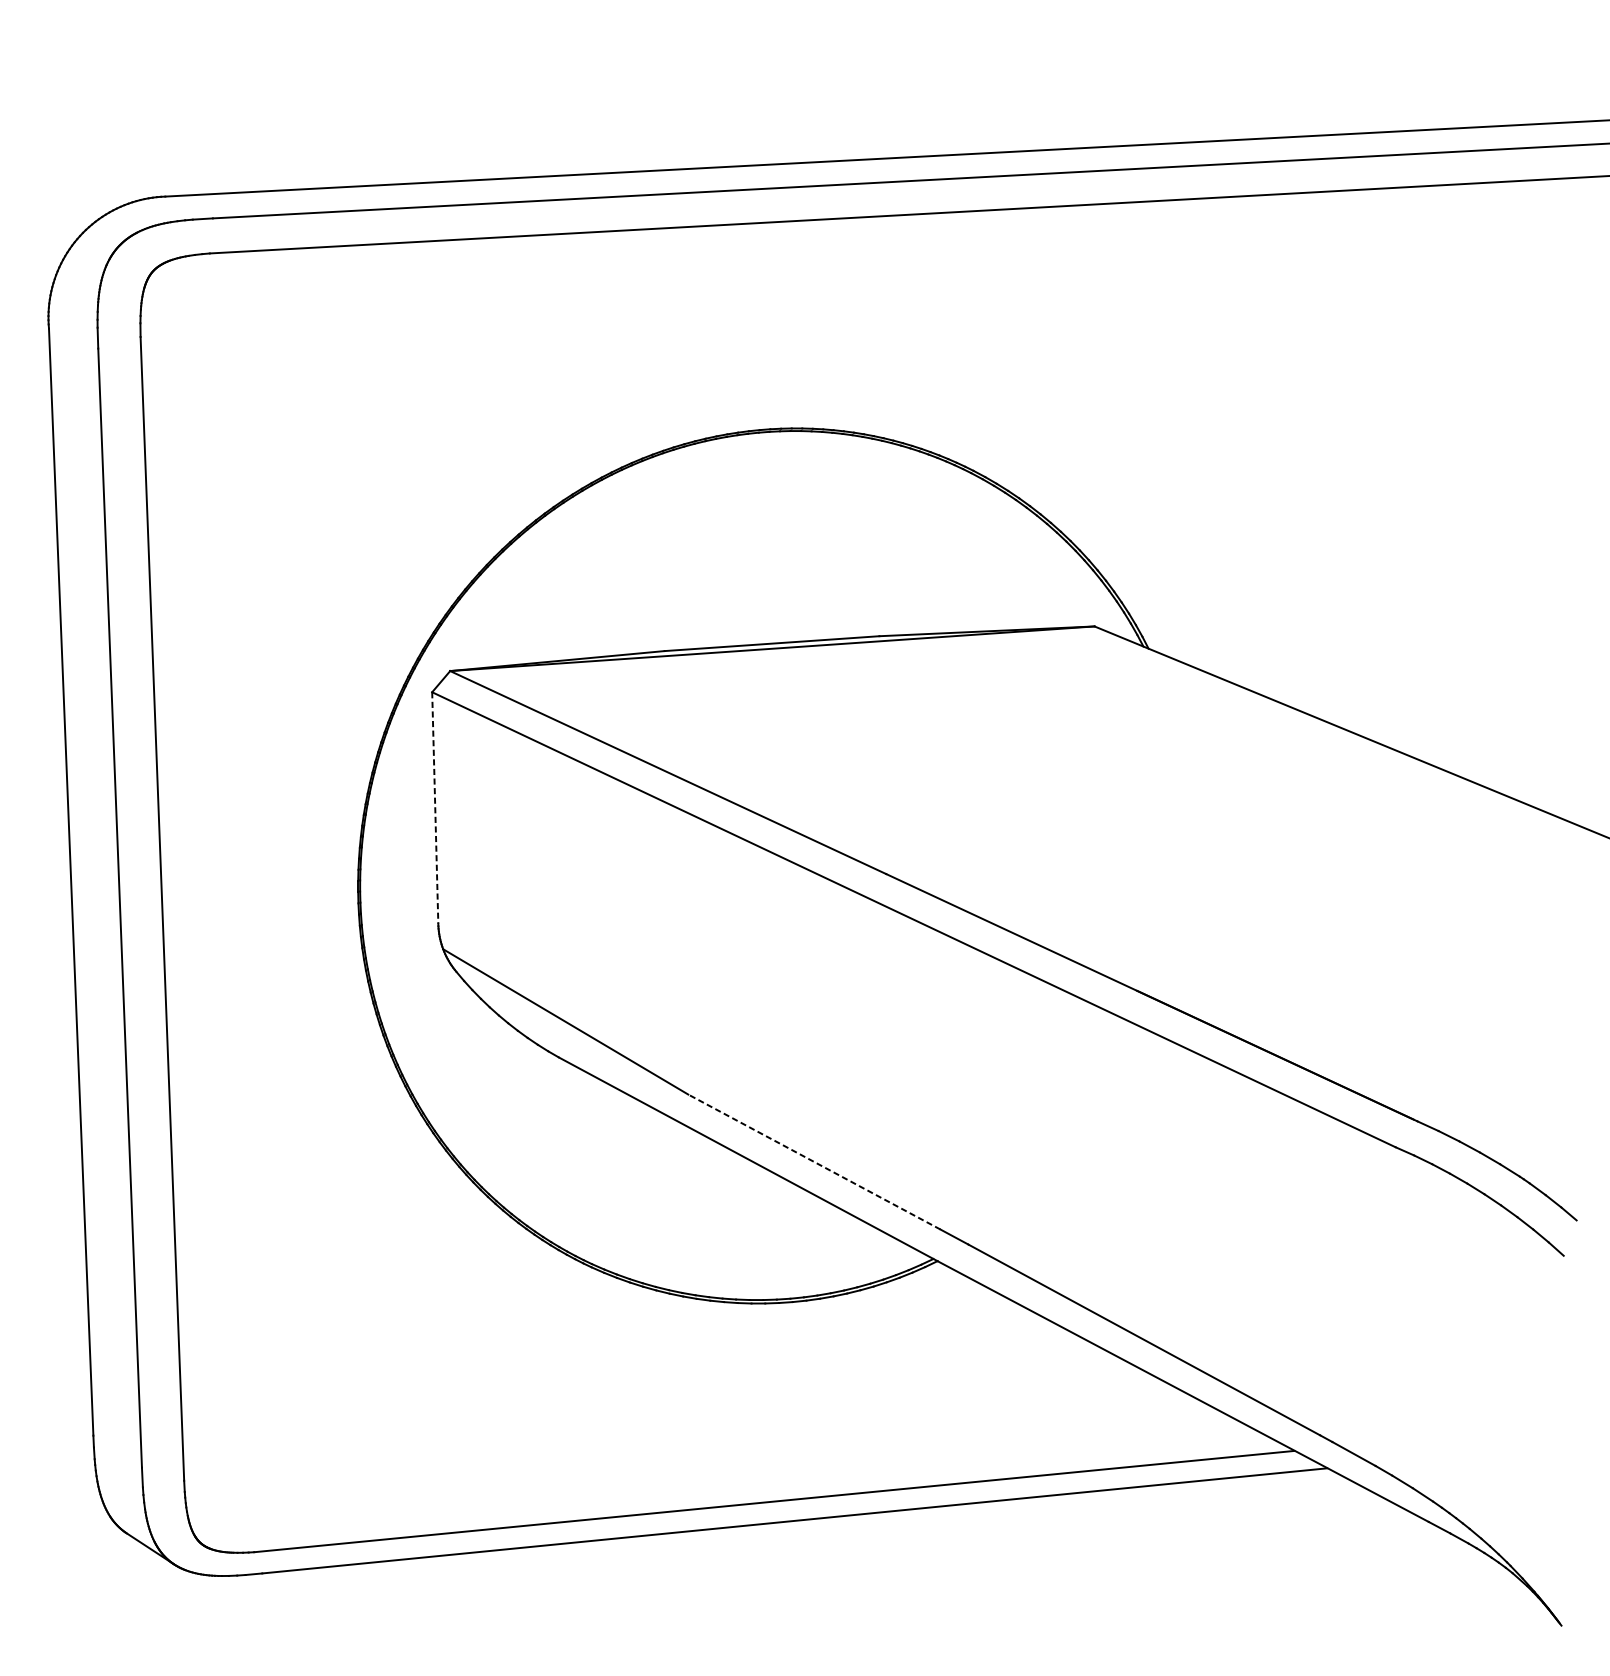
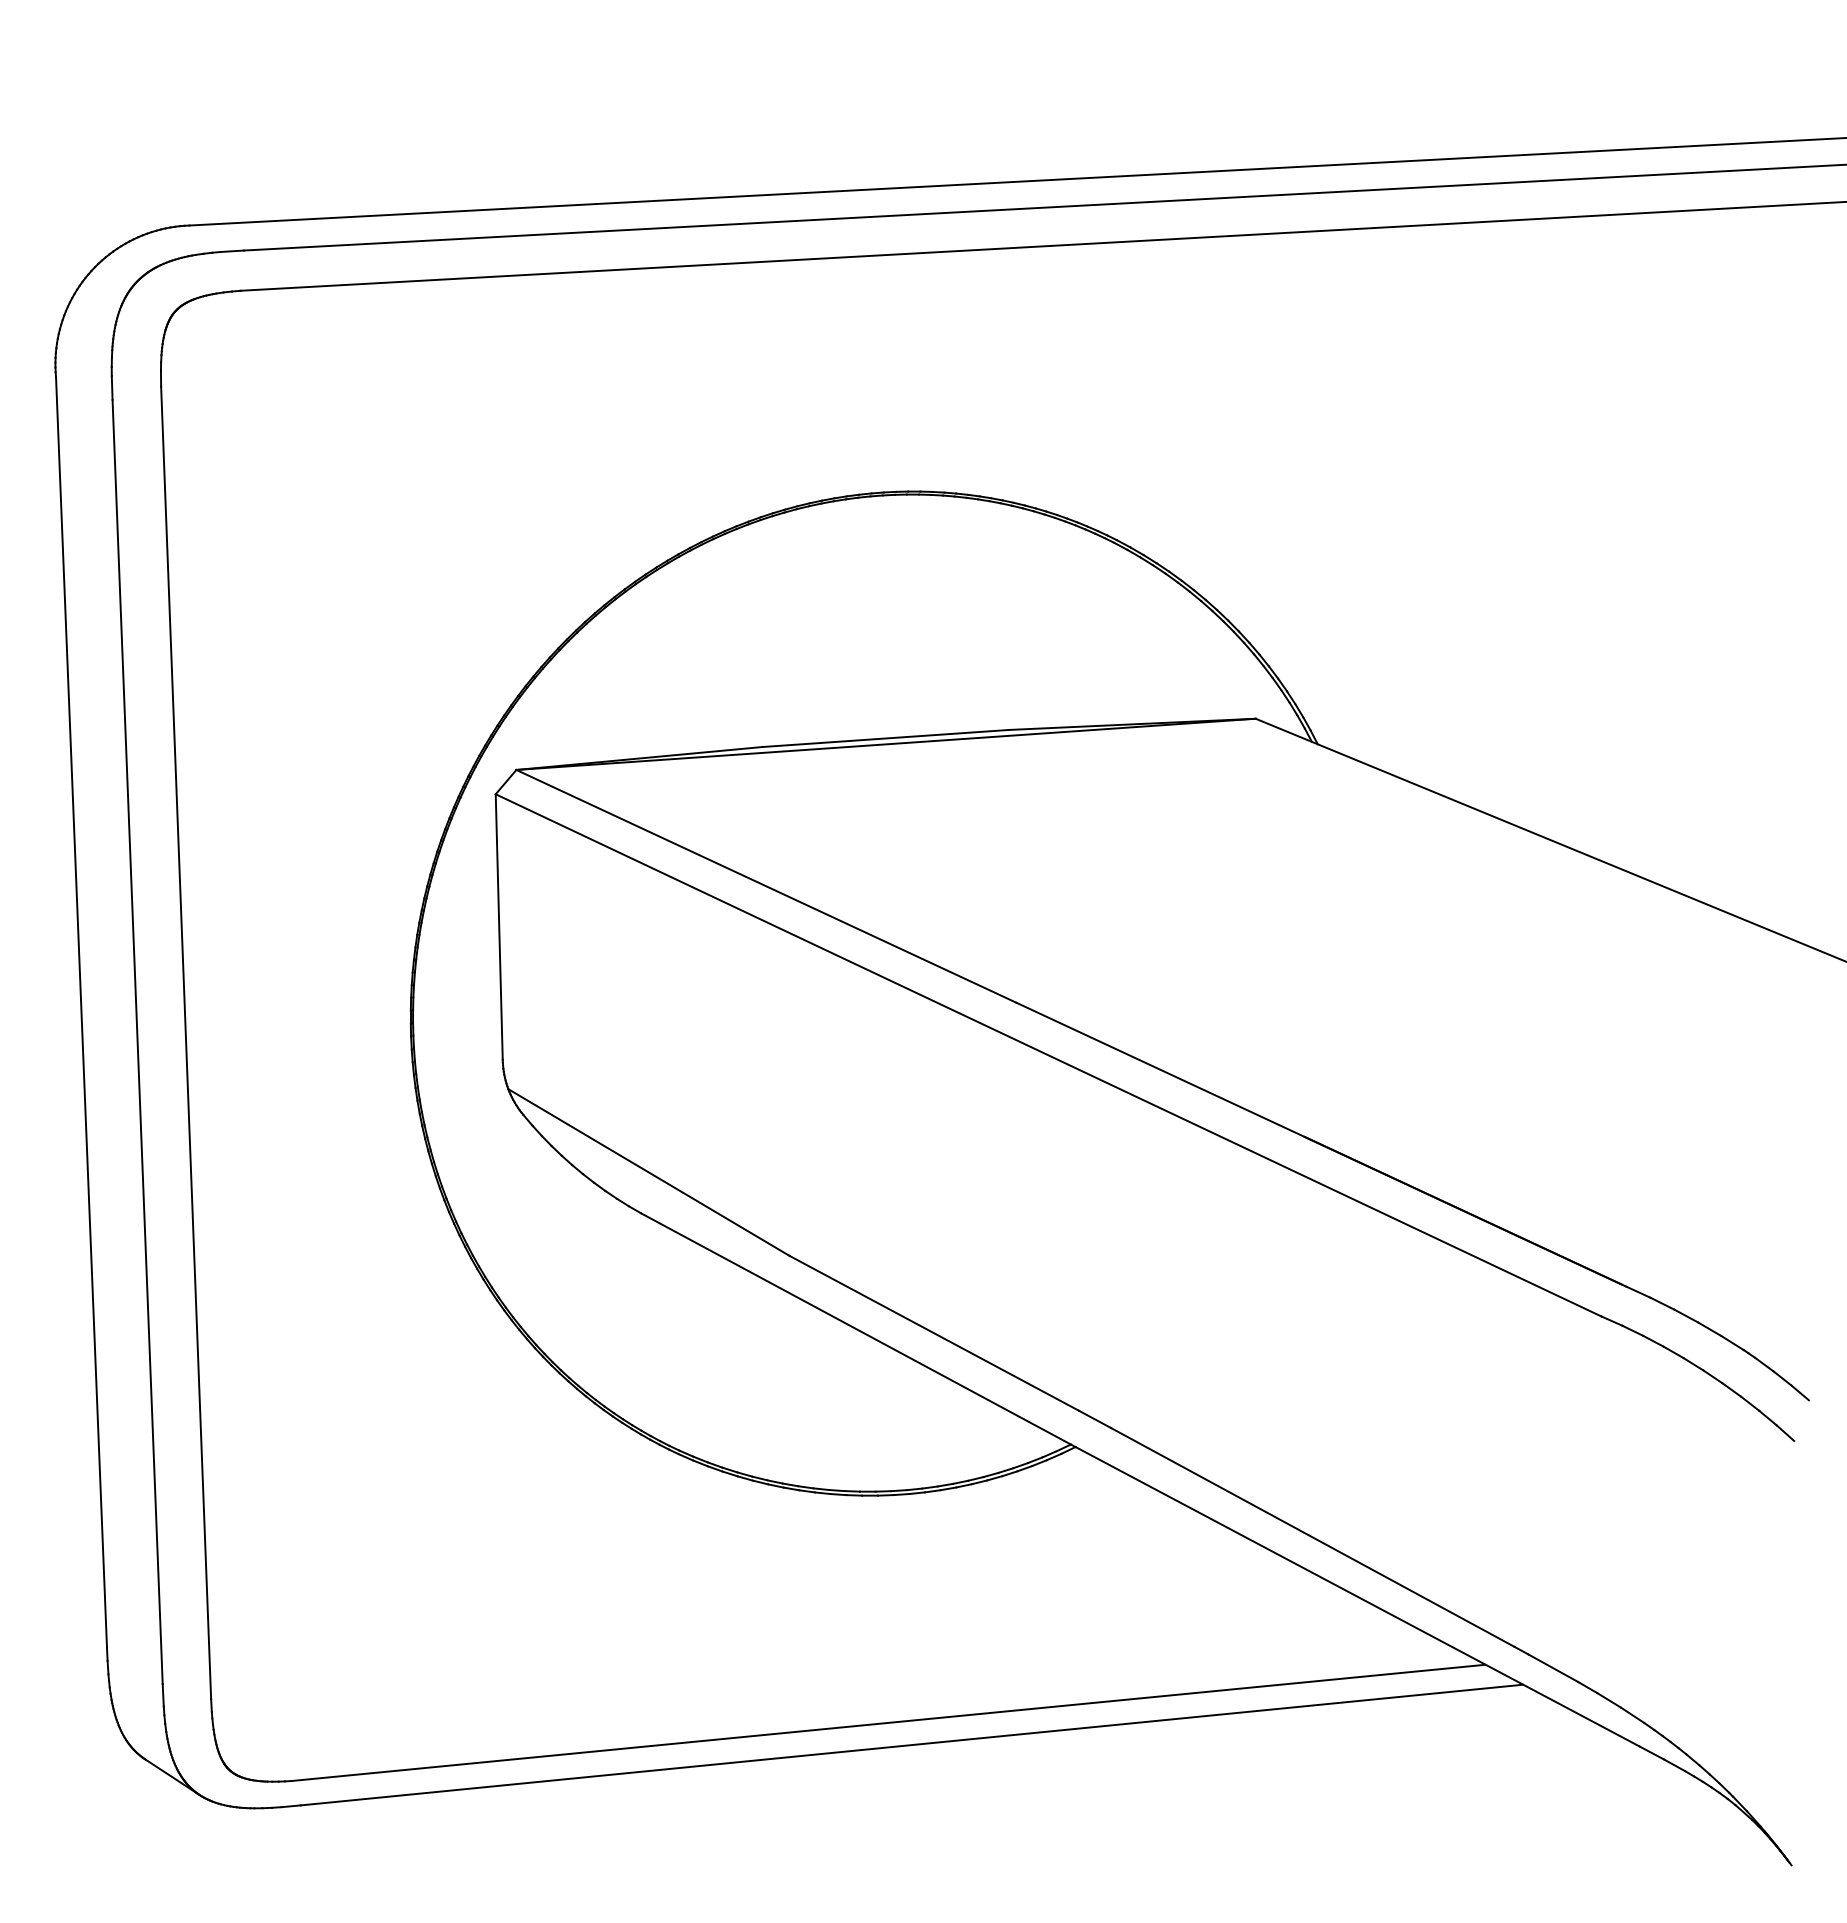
line: (435, 808) -> (499, 927), dashed -> solid
line: (813, 1162) -> (933, 1333), dashed -> solid

